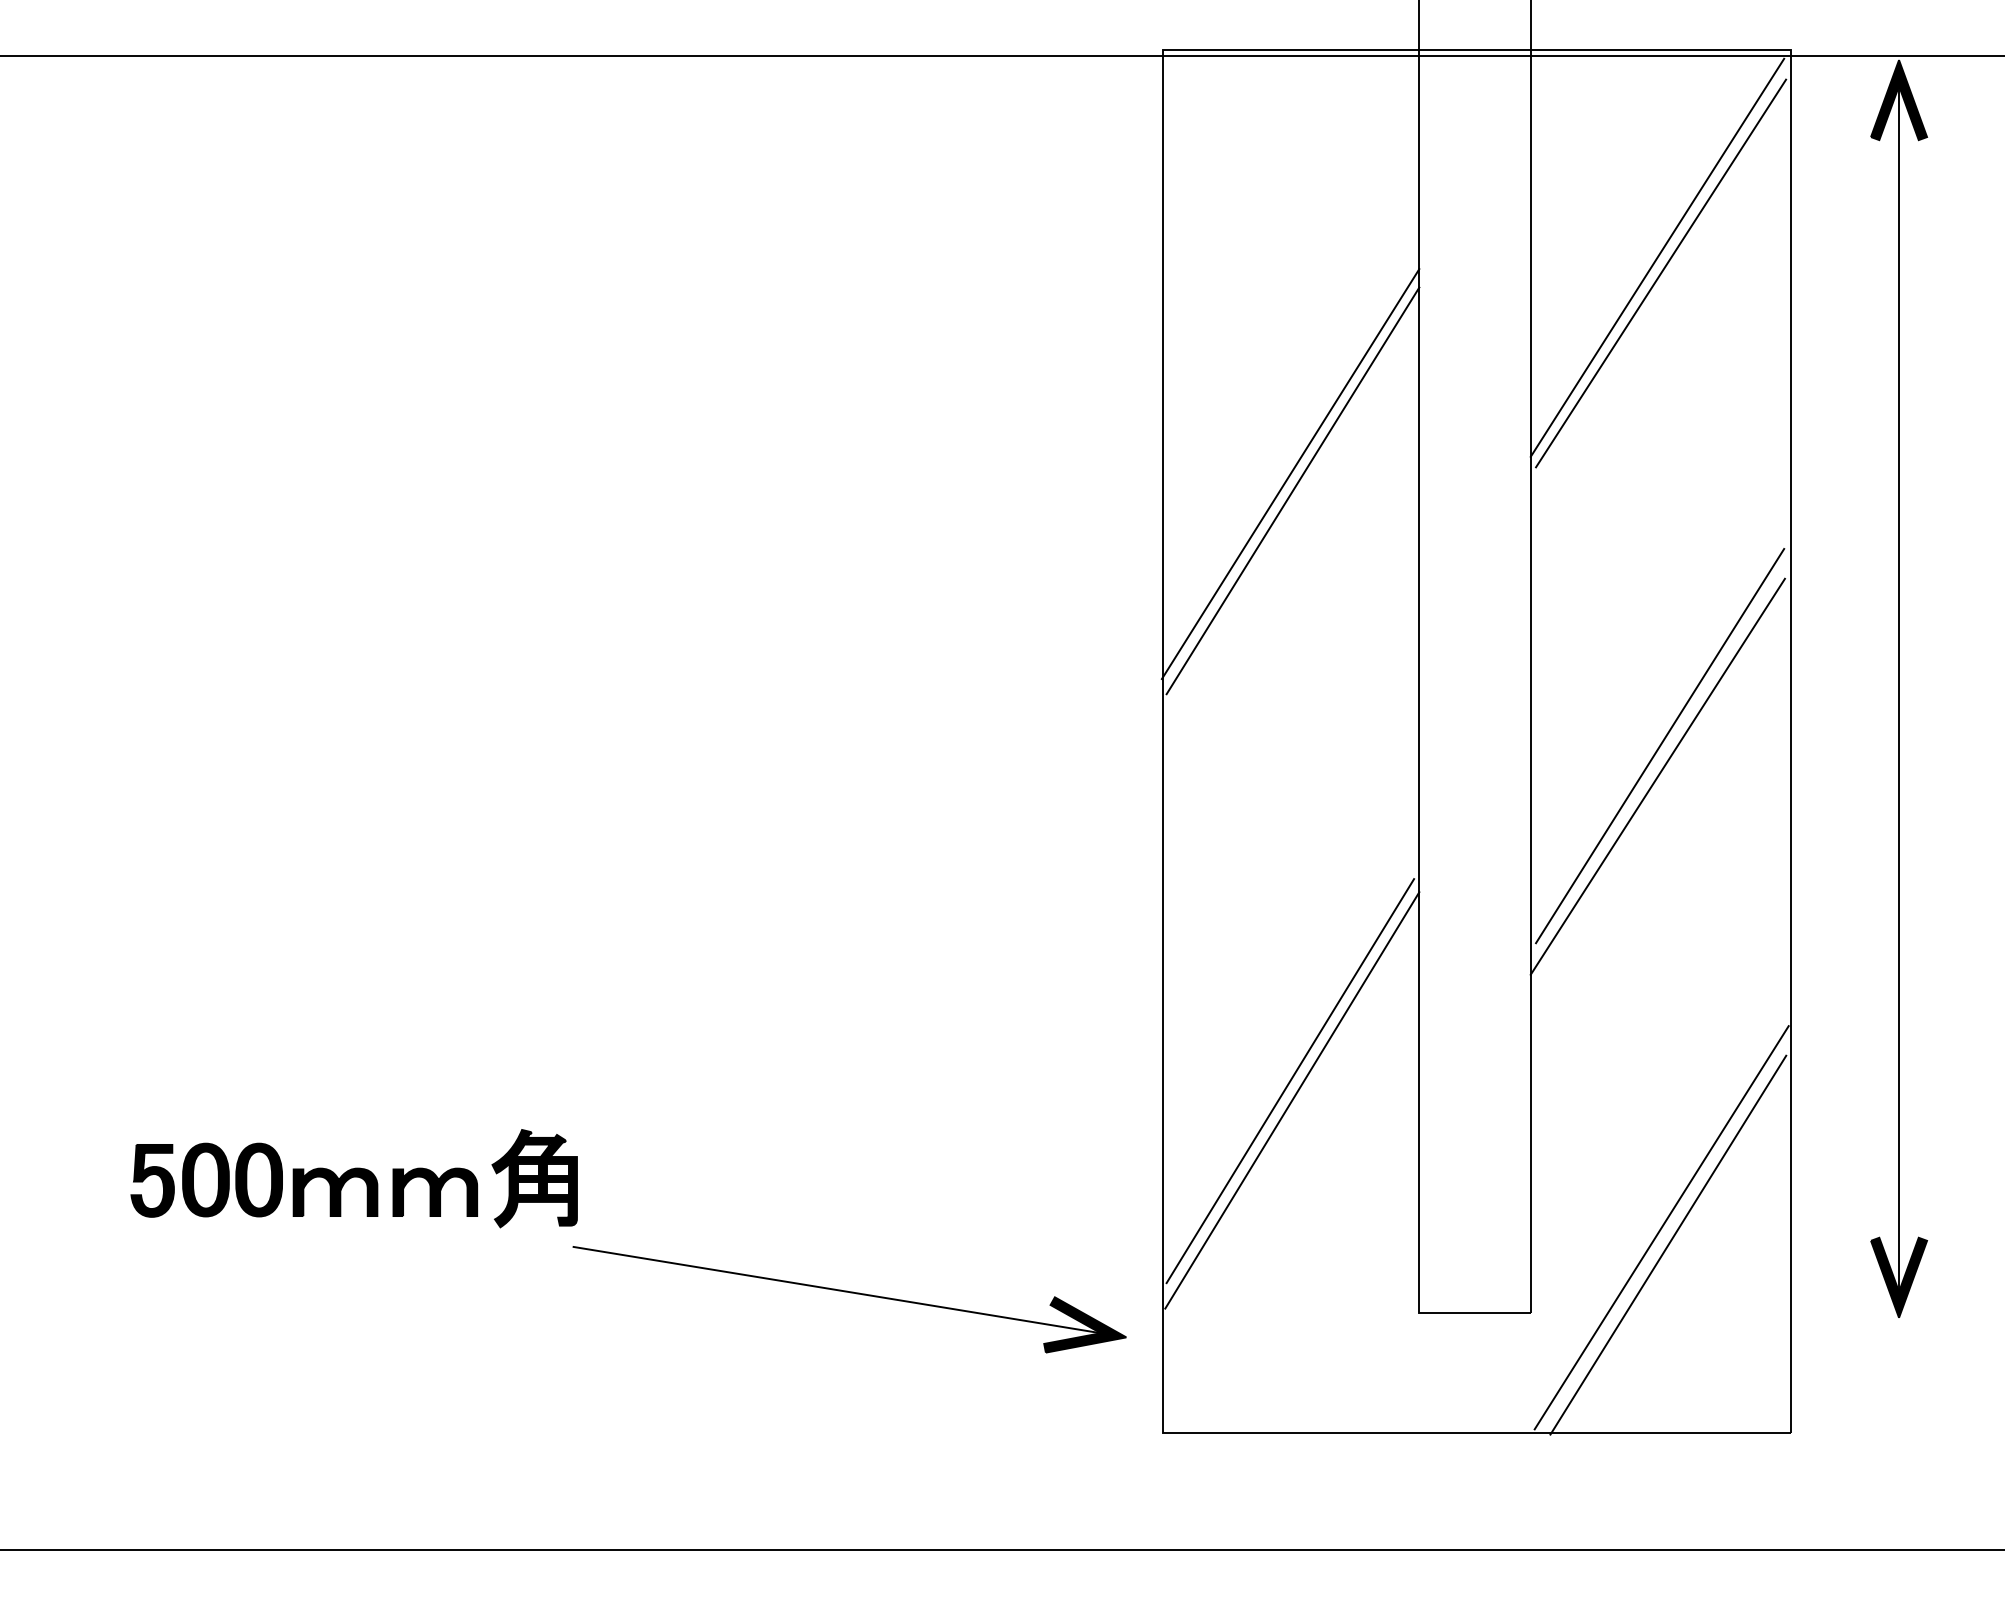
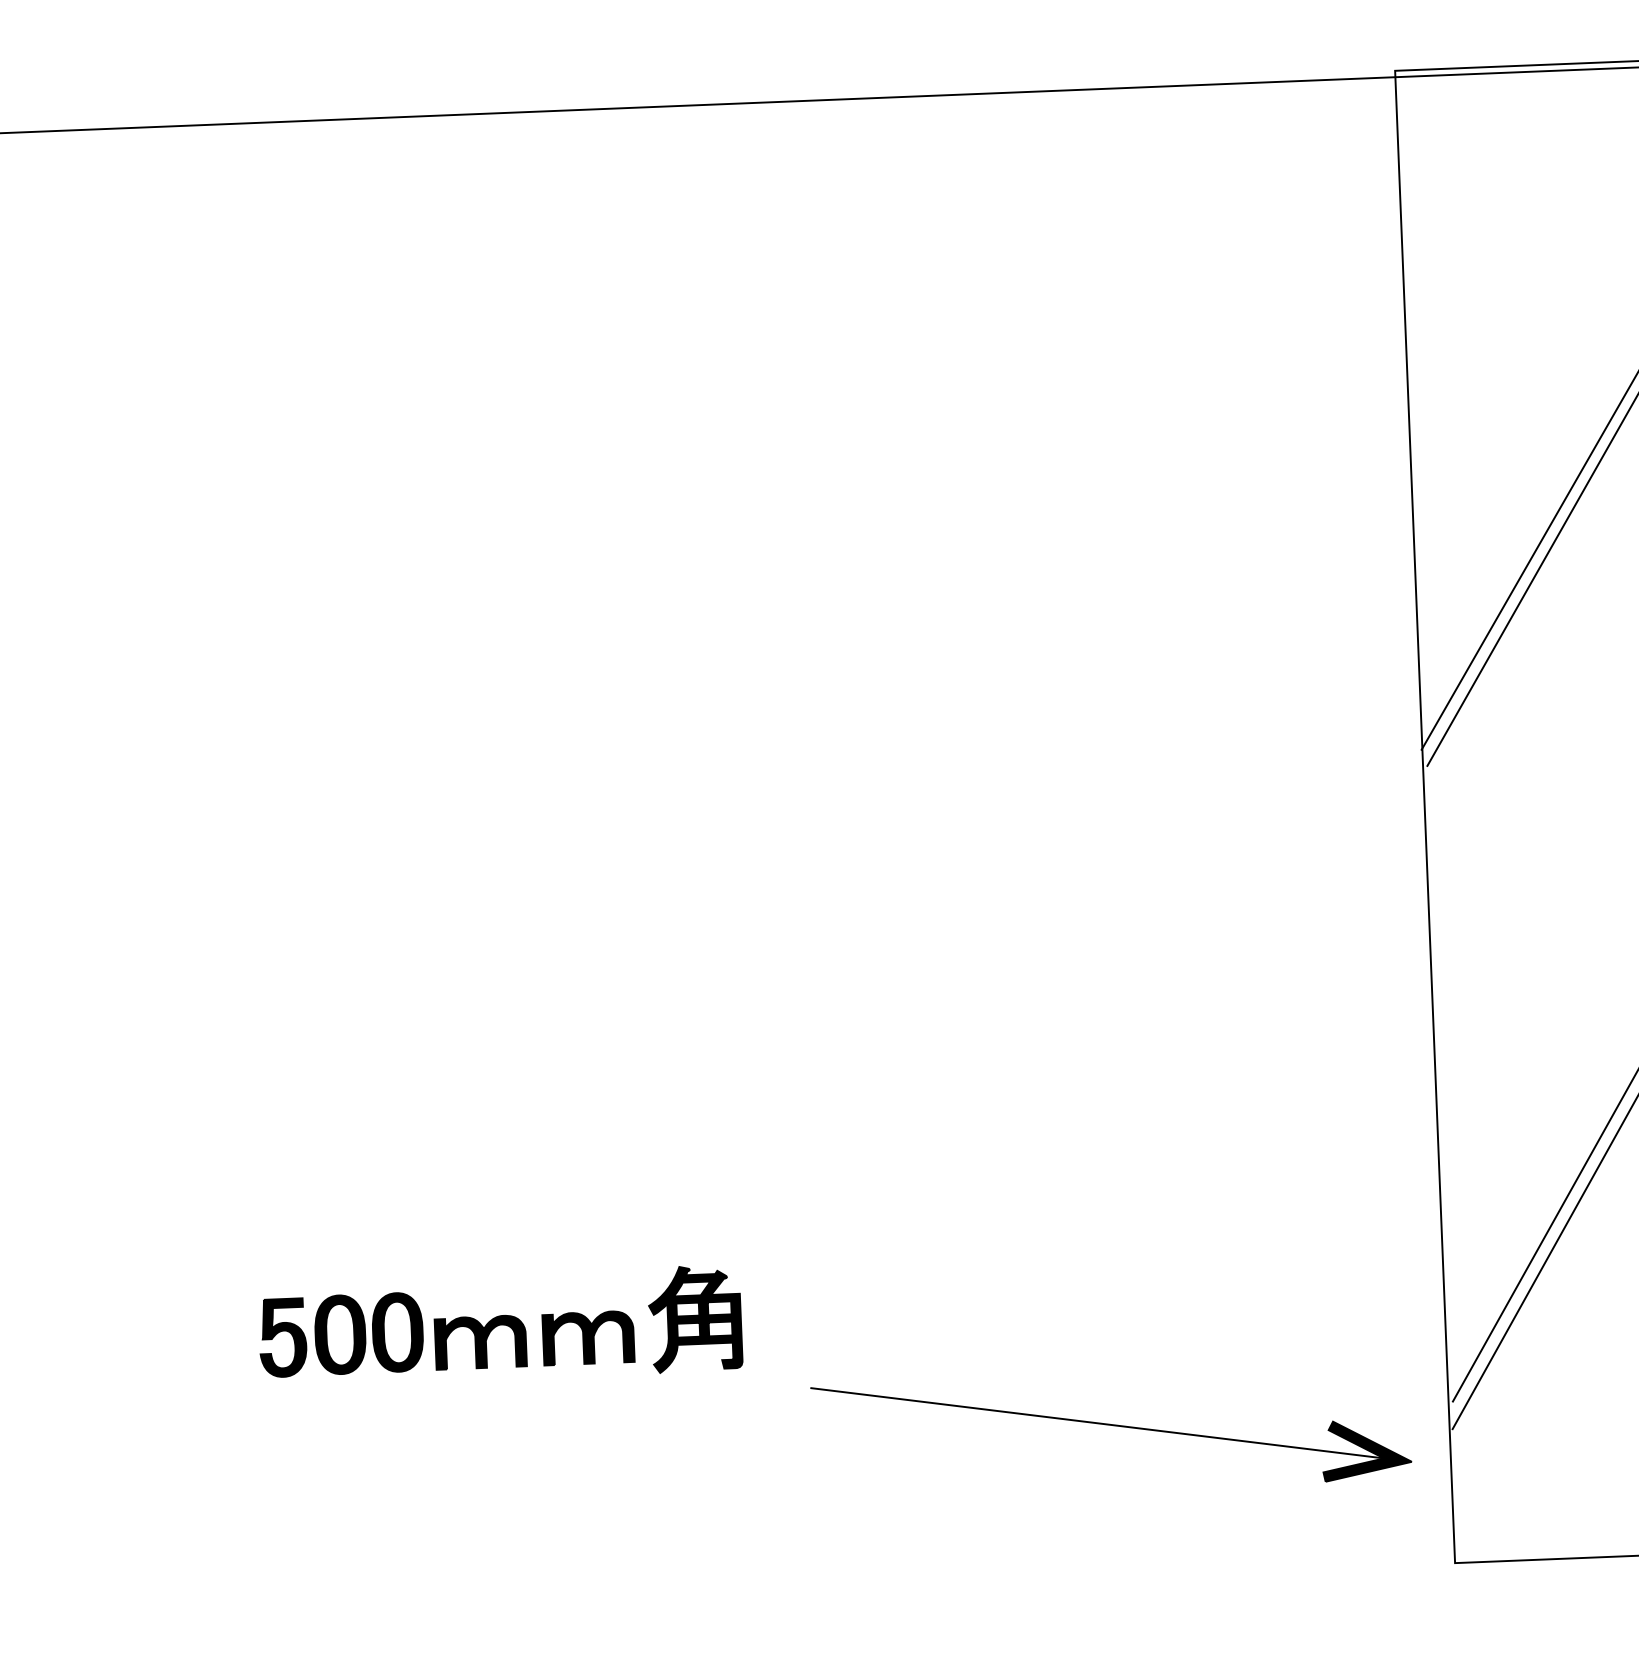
part: (353, 1178) -> (499, 1326), moved

